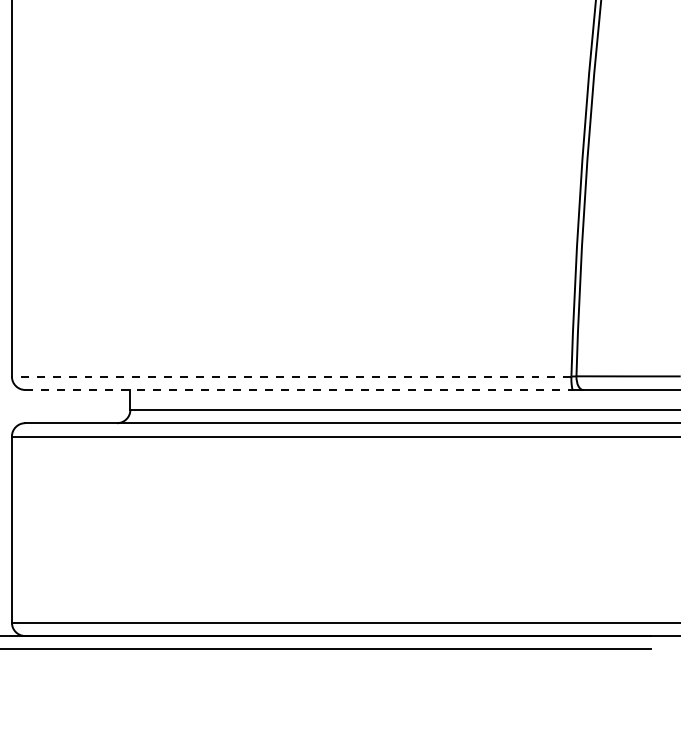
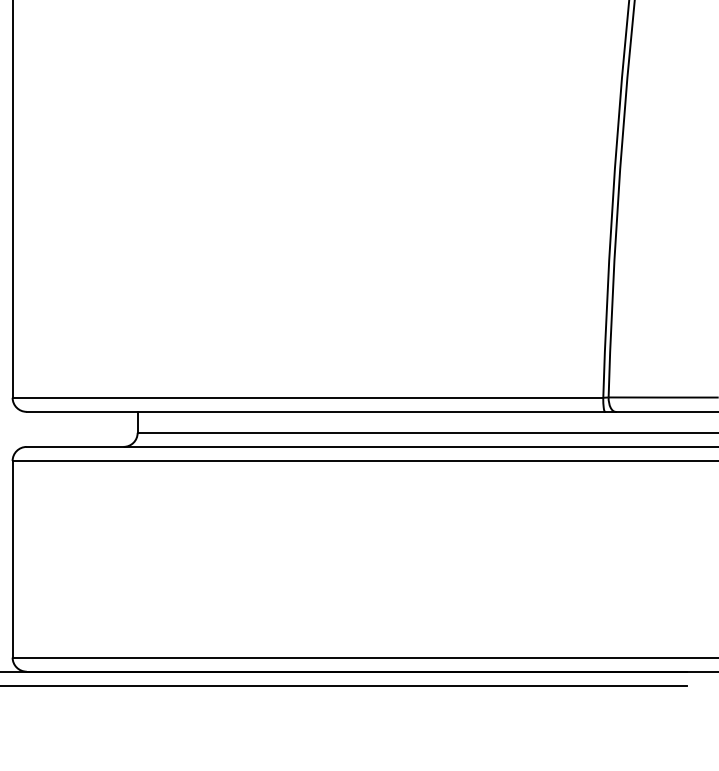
line: (291, 376) -> (307, 397), dashed -> solid
line: (299, 389) -> (316, 411), dashed -> solid

